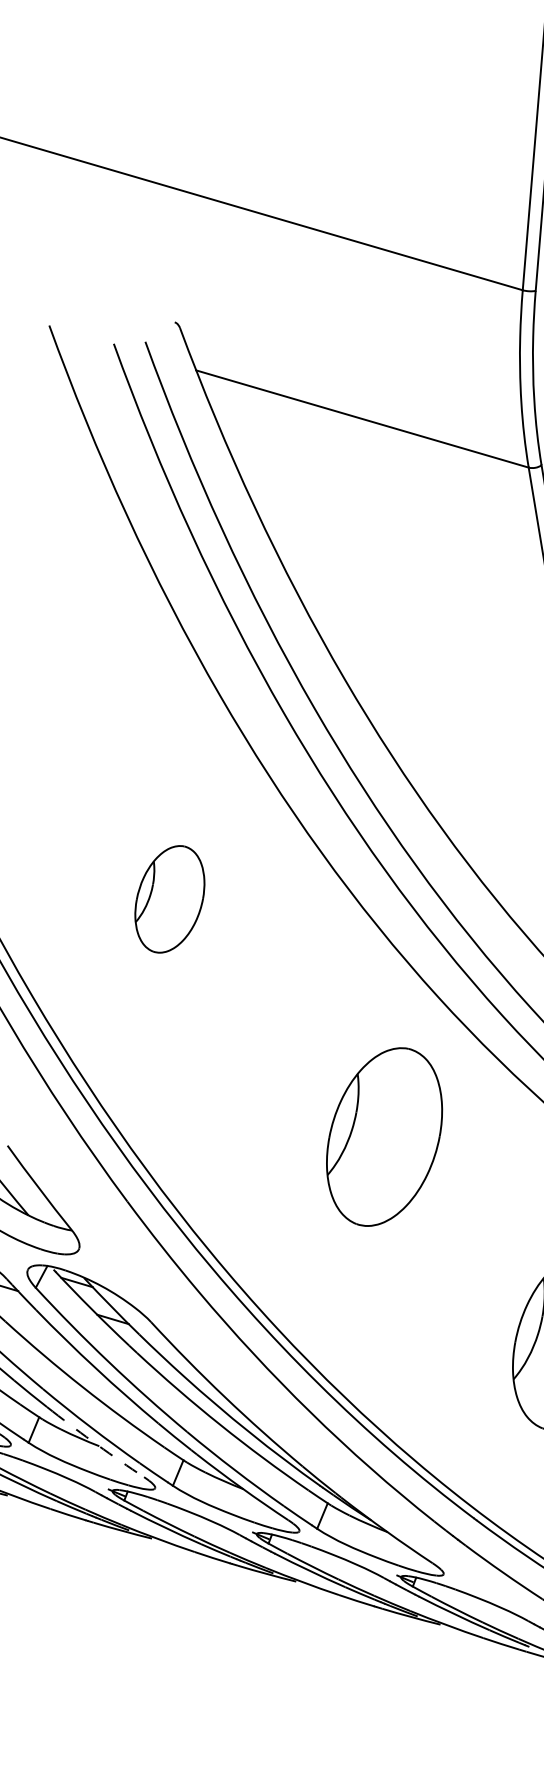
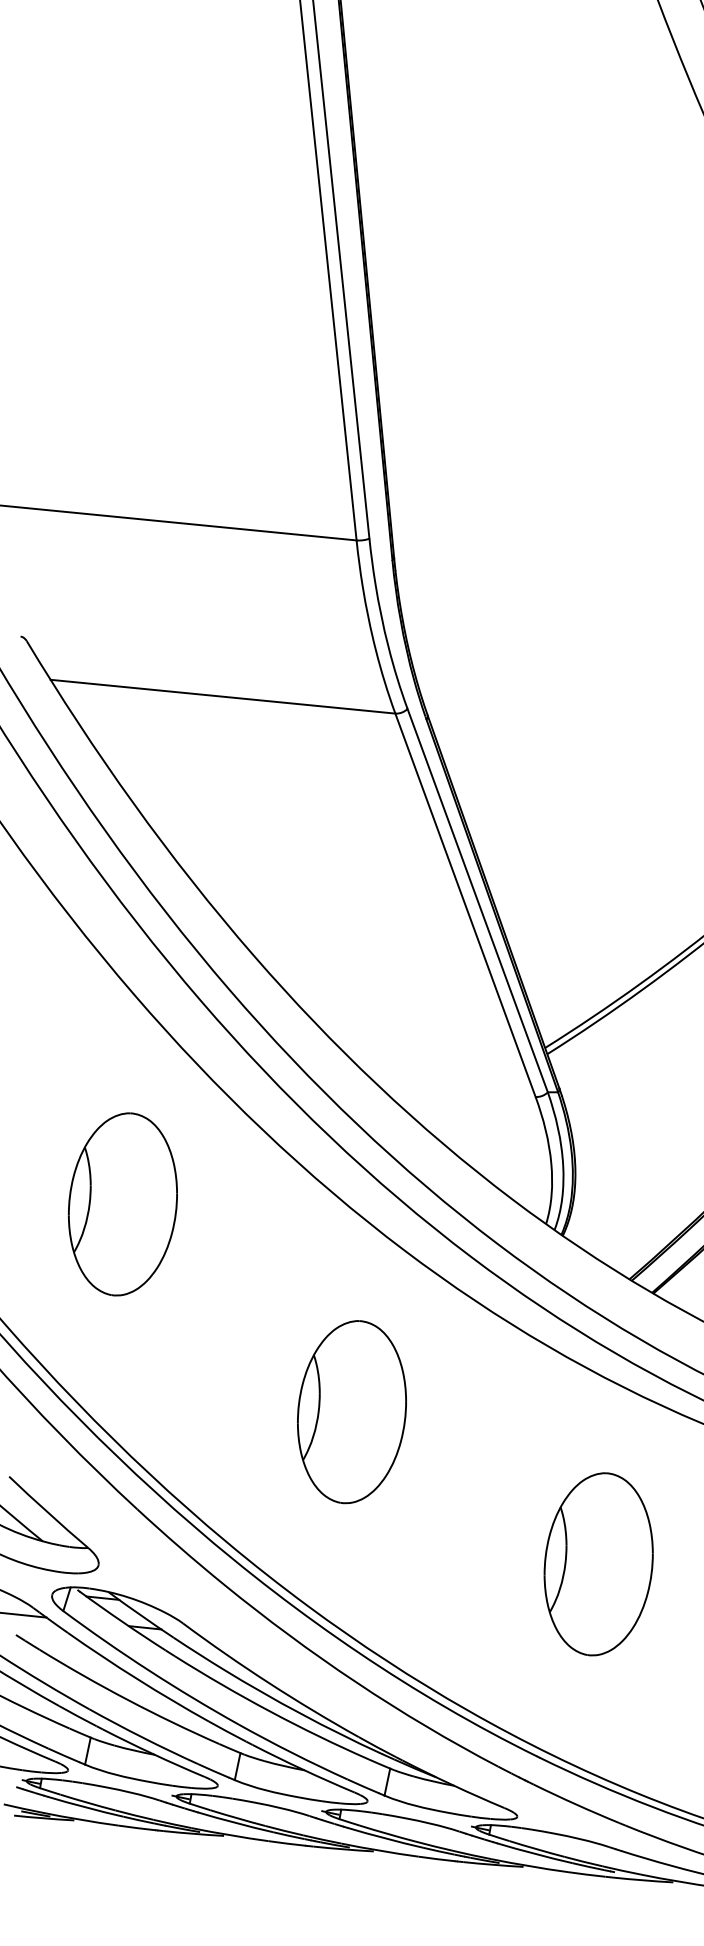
part: (169, 899) -> (122, 1204), size x1.67
part: (383, 1137) -> (351, 1412), moved
arc: (97, 1445) -> (153, 1754), dashed -> solid

